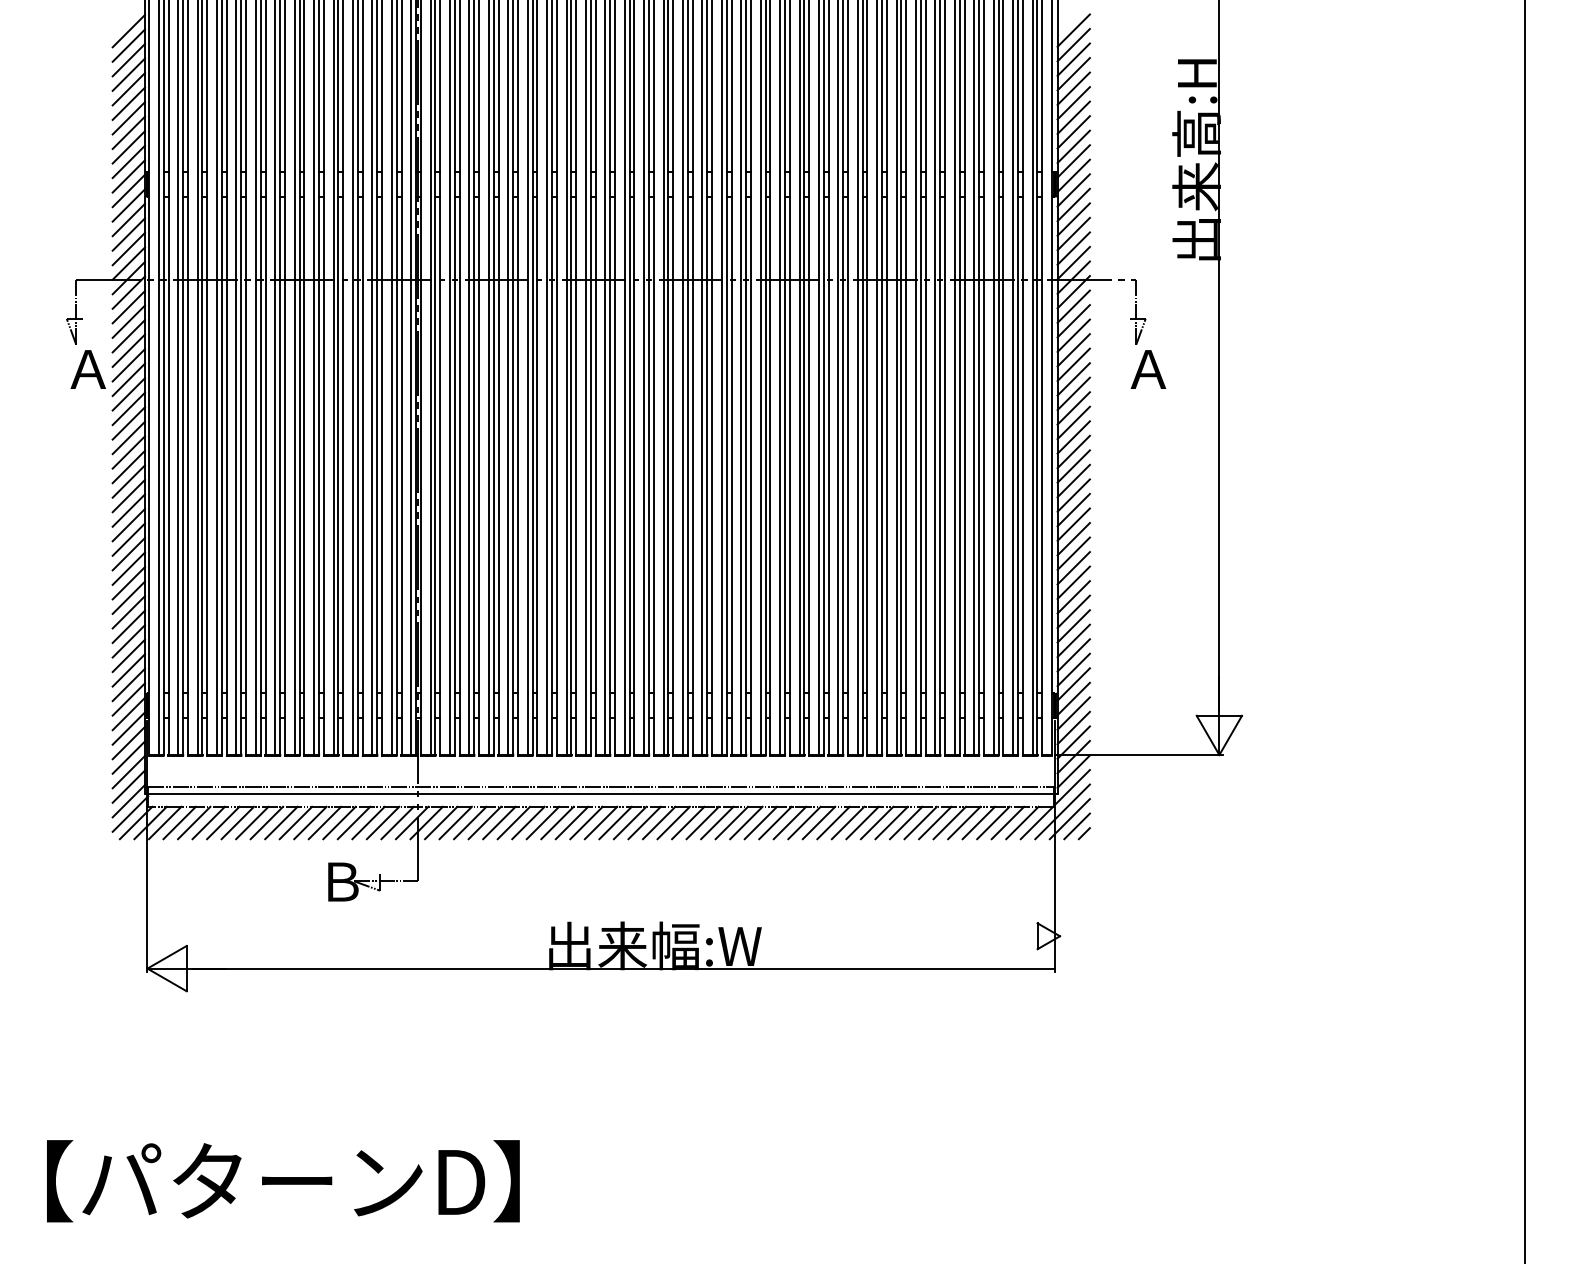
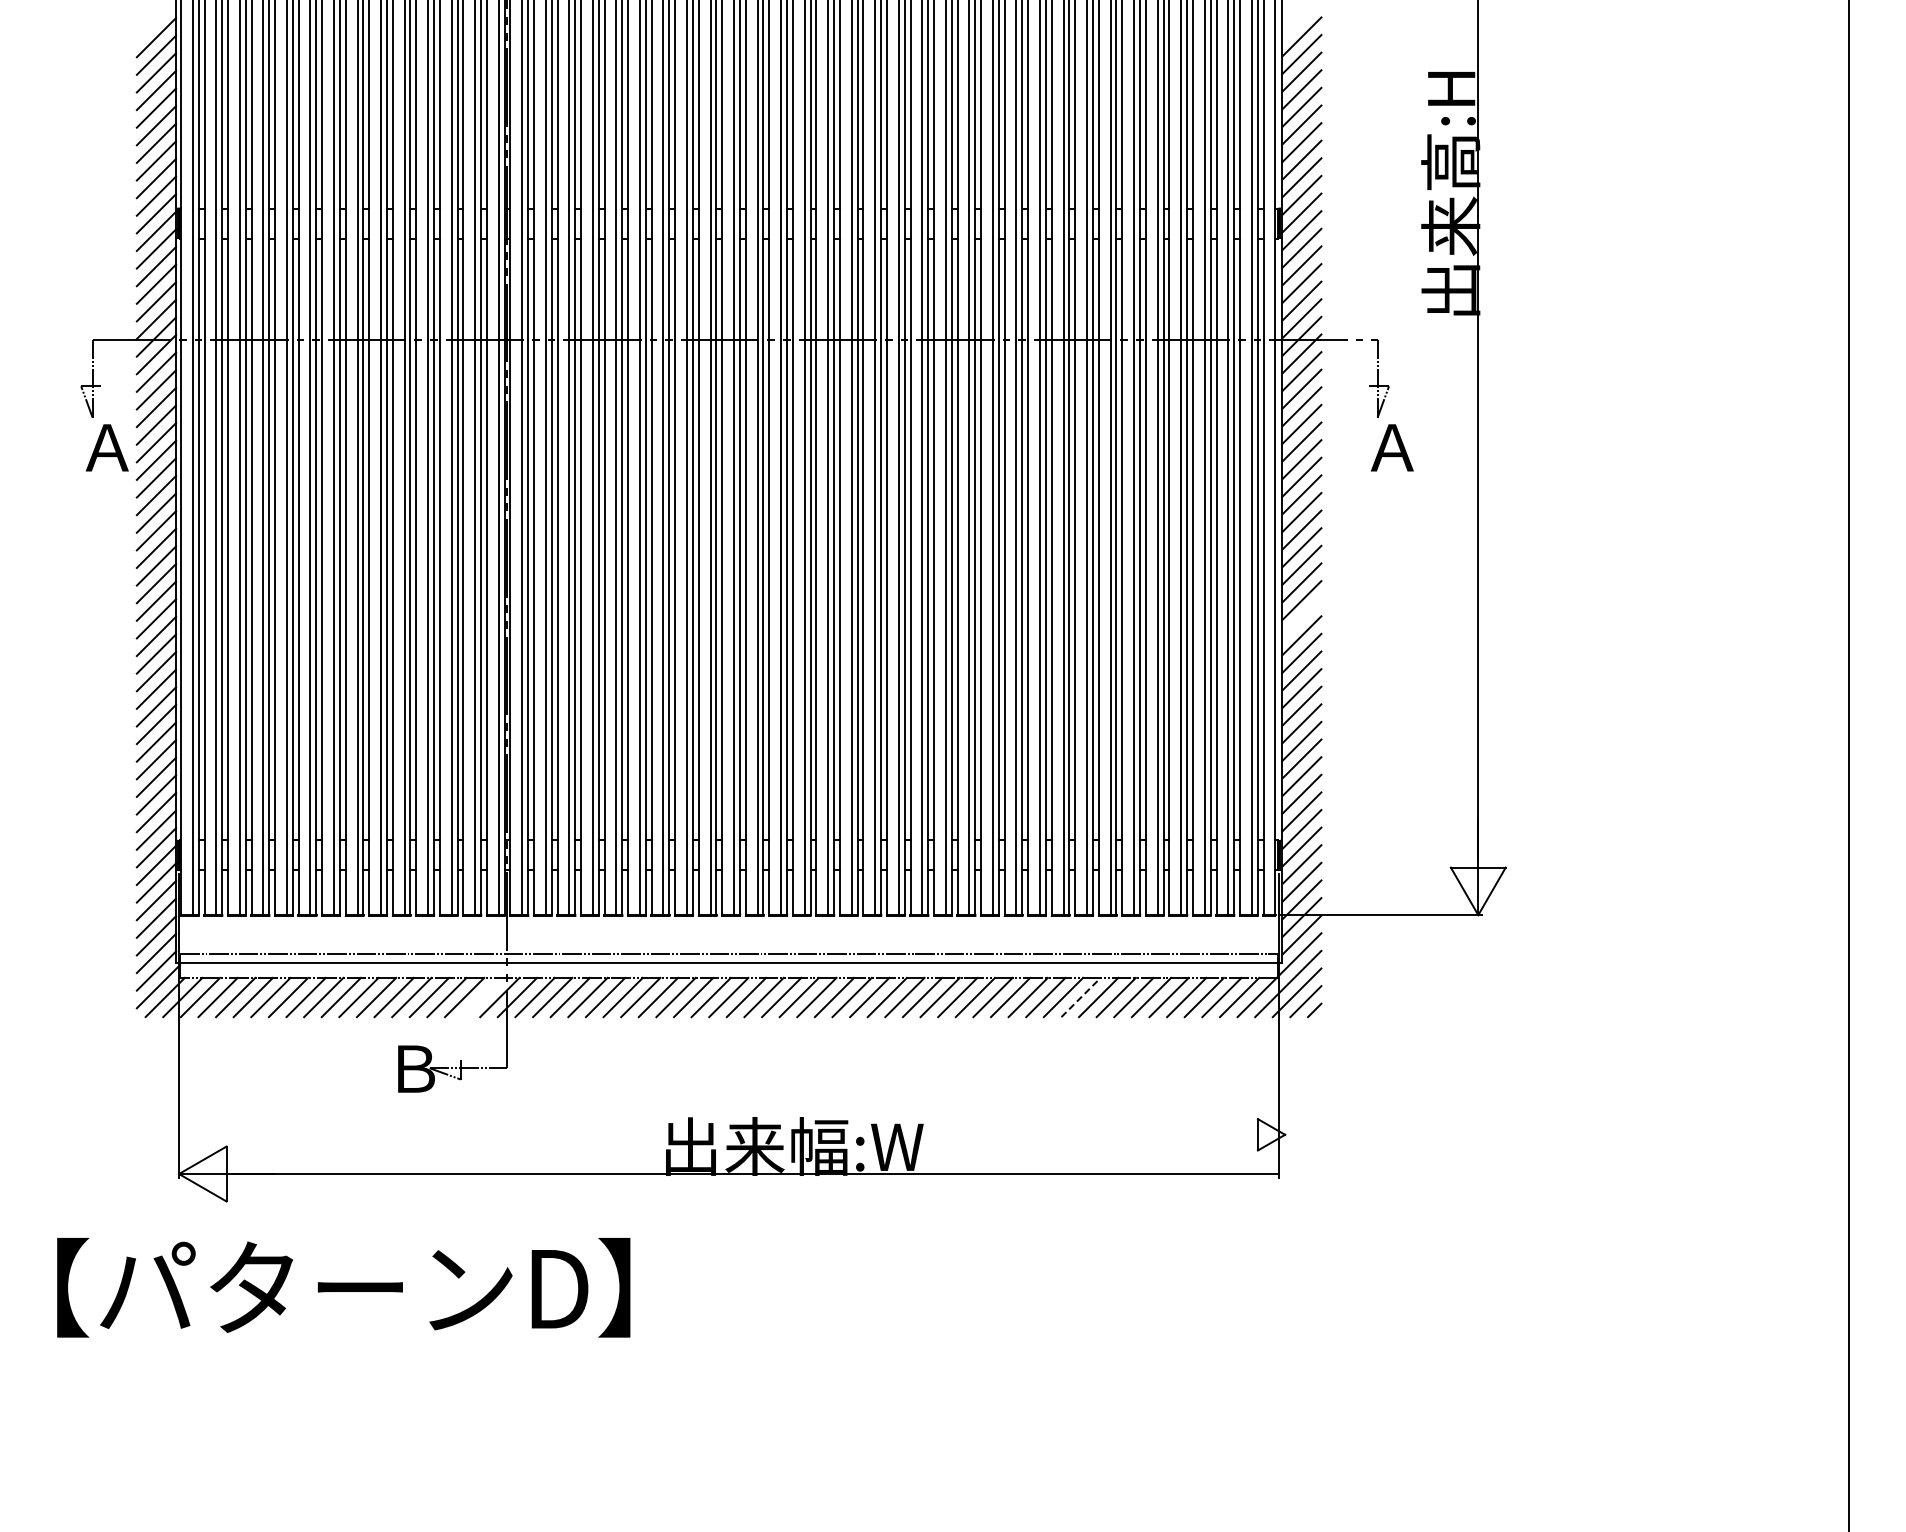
line: (1073, 509) -> (1301, 617), removed
line: (397, 822) -> (481, 997), removed
line: (892, 822) -> (1081, 997), solid -> dashed
text: (283, 1181) -> (343, 1287), moved

